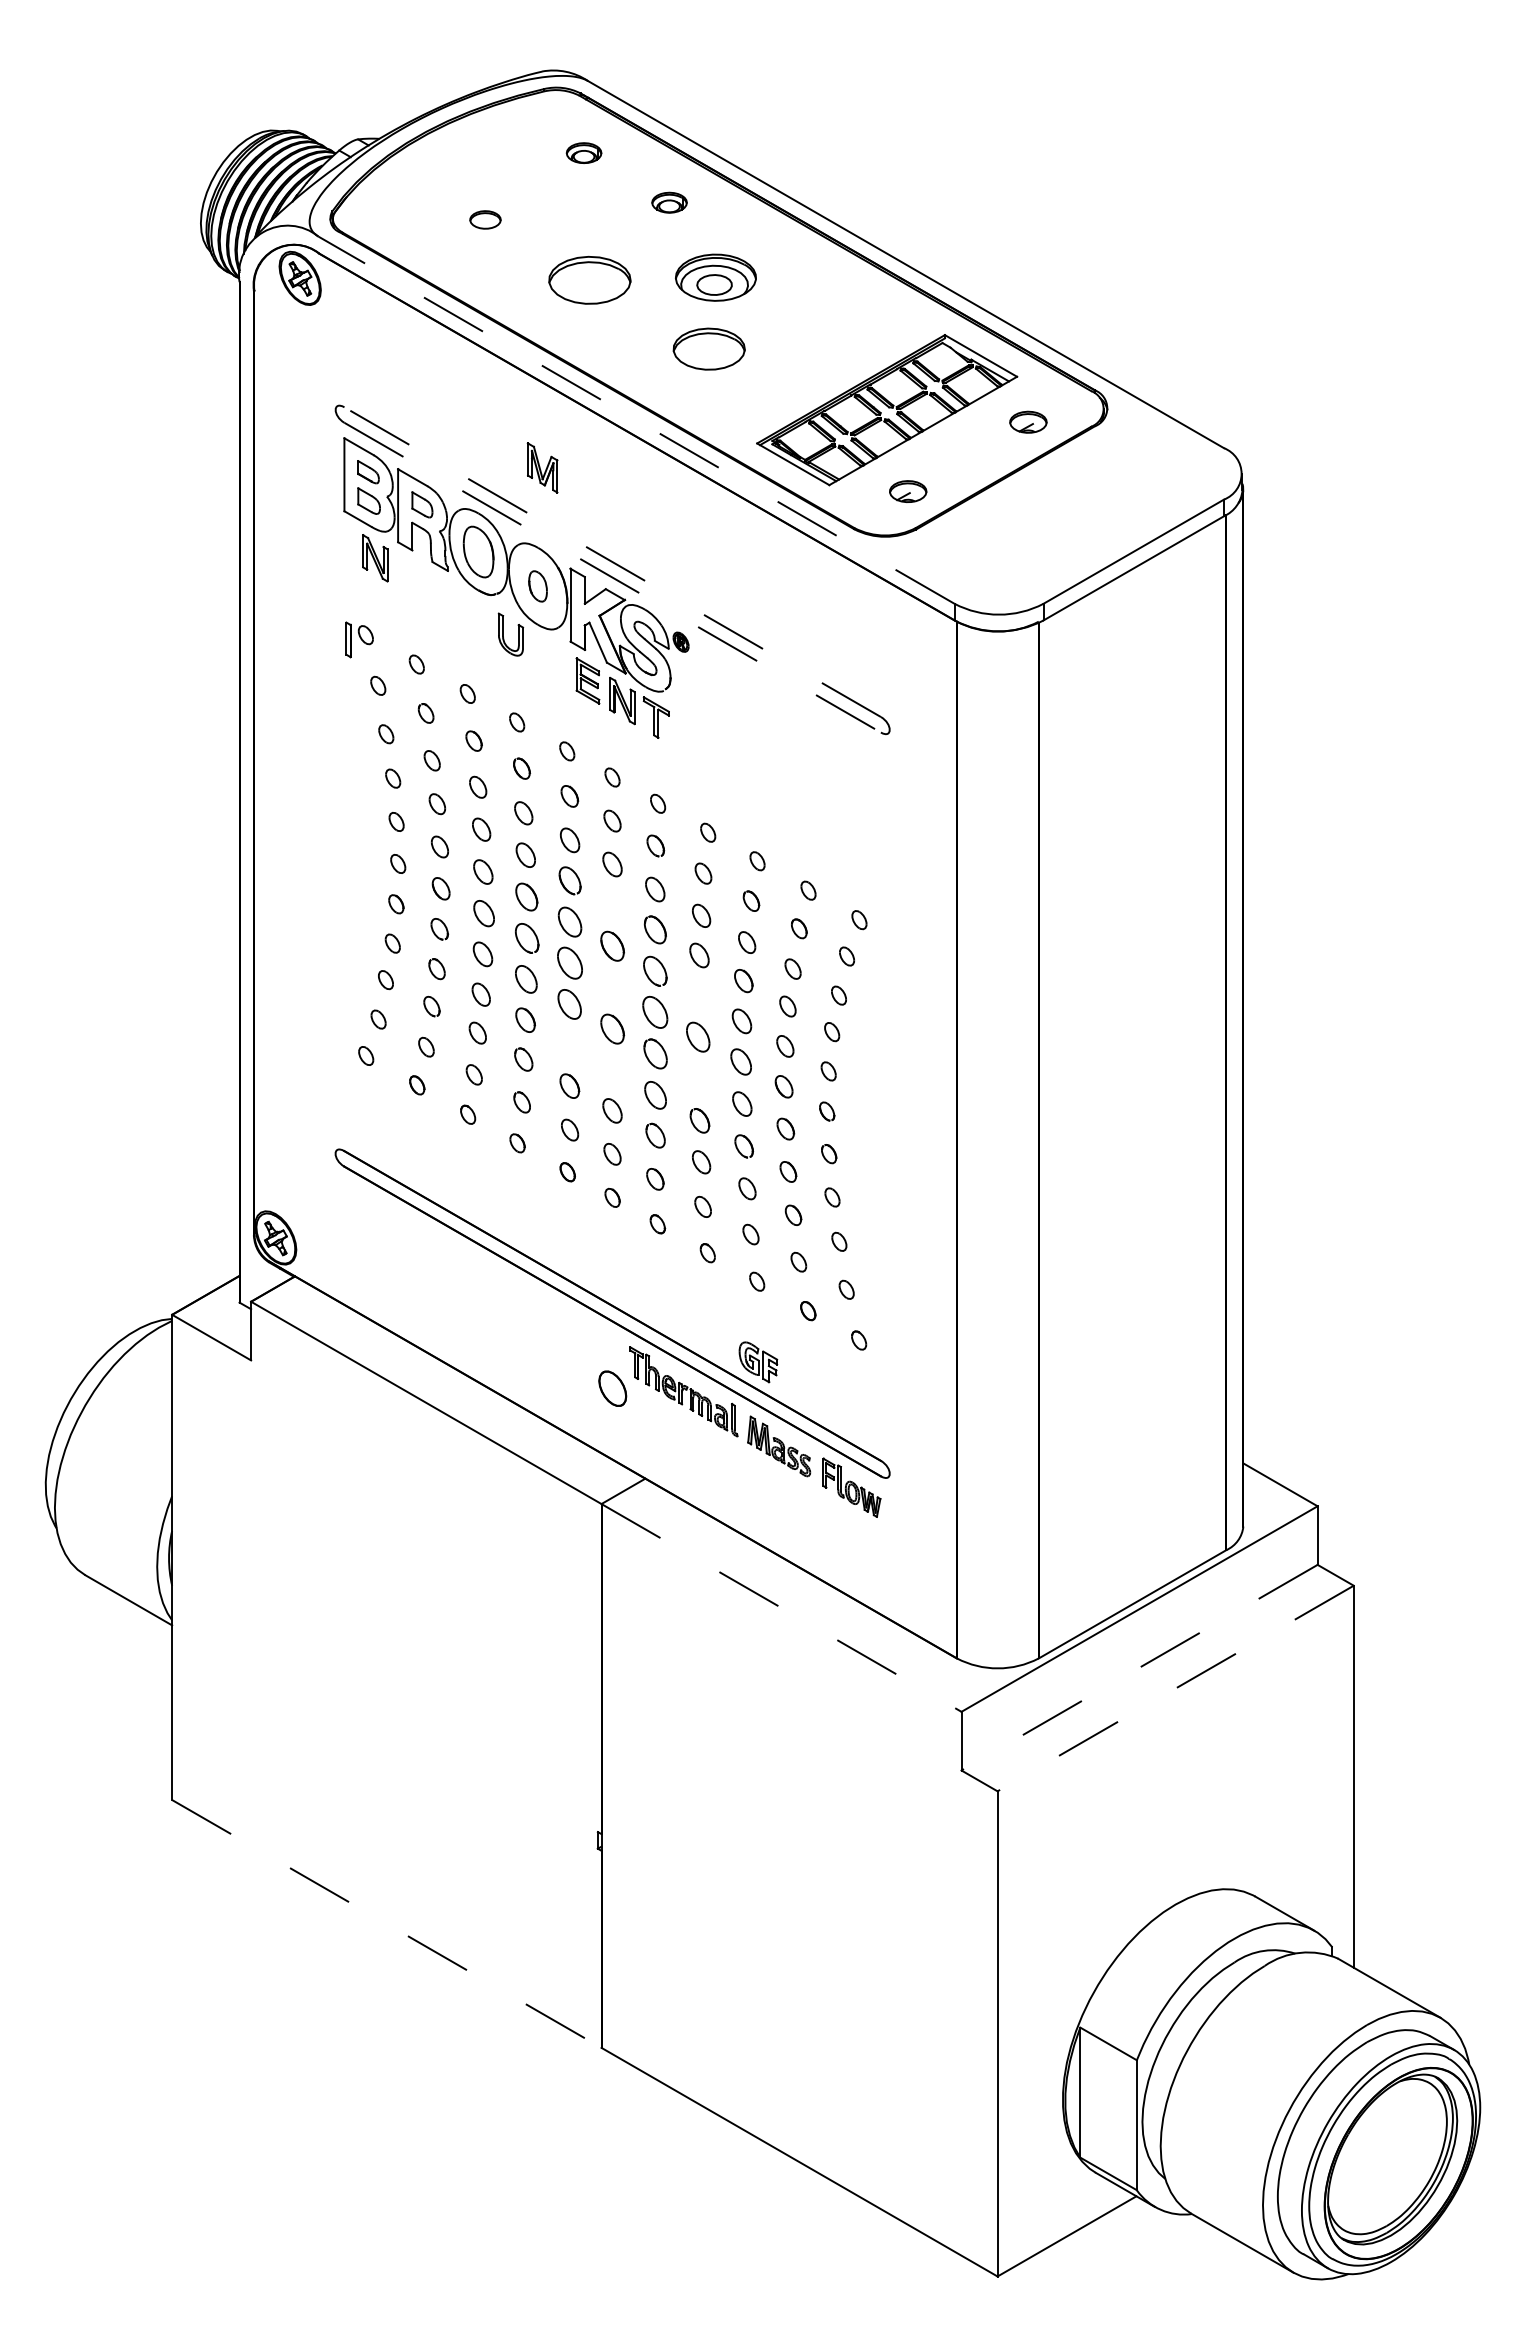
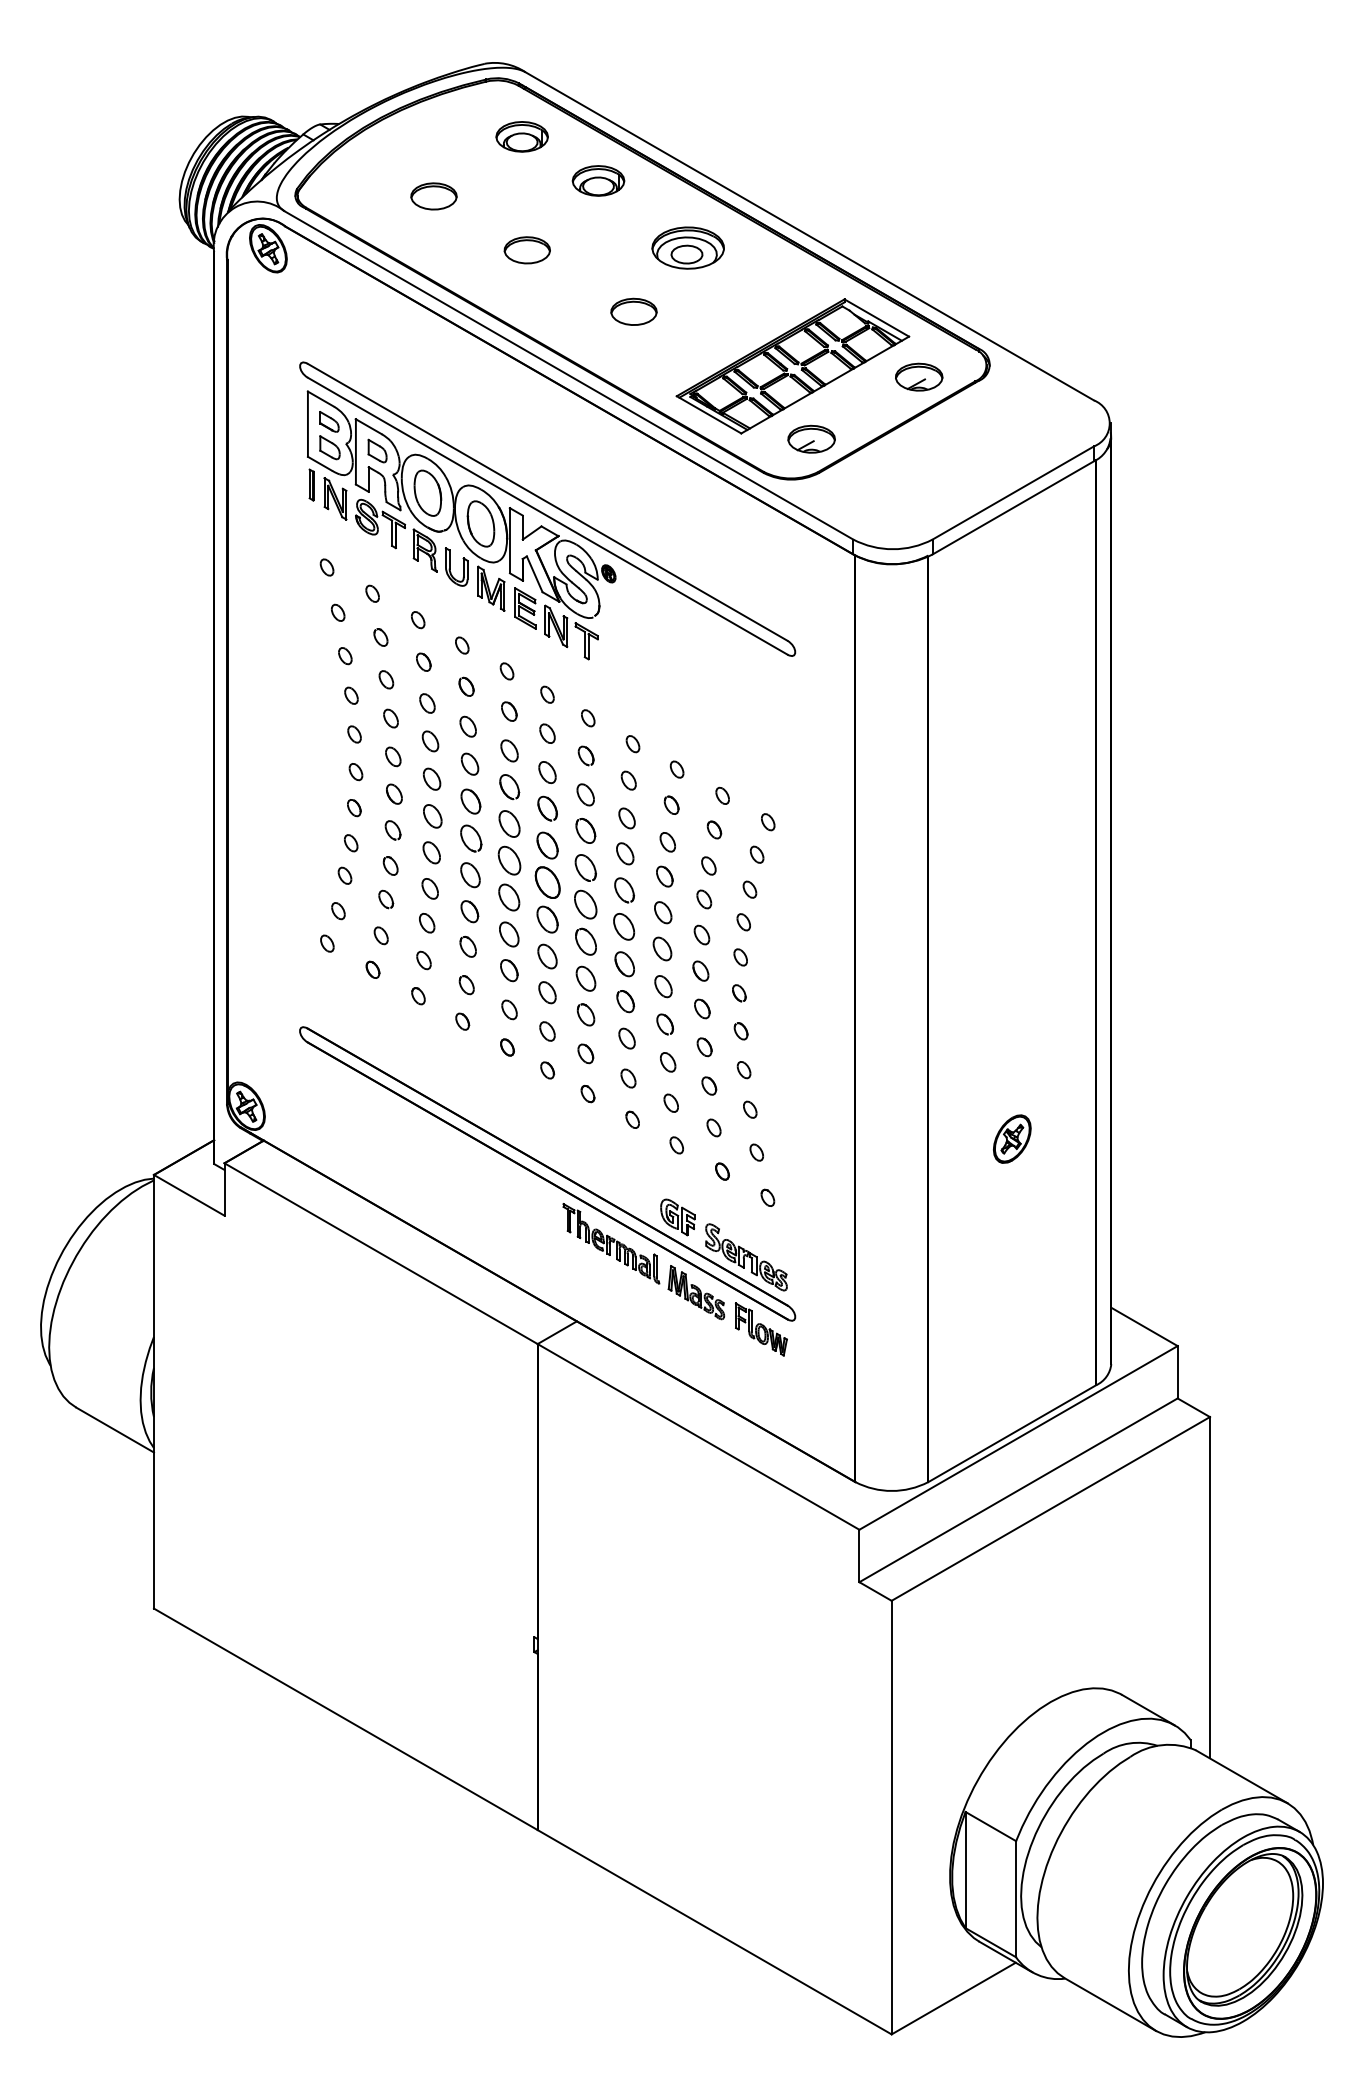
part: (583, 152) -> (521, 136), size x1.67
part: (669, 202) -> (598, 180), size x1.67
part: (485, 219) -> (433, 196), size x1.67
part: (715, 277) -> (687, 247), moved
part: (589, 279) -> (526, 249), size x0.62
part: (709, 348) -> (634, 311), size x0.71
line: (636, 419) -> (568, 374), dashed -> solid
part: (1028, 422) -> (919, 377), size x1.43
part: (542, 467) -> (491, 588), moved
part: (908, 491) -> (812, 439), size x1.43
line: (612, 562) -> (547, 502), dashed -> solid
line: (612, 577) -> (547, 516), dashed -> solid
part: (537, 586) -> (480, 524), size x1.67
part: (443, 599) -> (396, 535), added
part: (348, 639) -> (311, 484), moved
part: (617, 899) -> (551, 803), added
part: (692, 1000) -> (618, 894), added
part: (569, 1045) -> (509, 934), added
part: (612, 1070) -> (547, 956), added
part: (698, 1078) -> (624, 963), added
part: (1132, 1274) -> (1012, 1138), added
part: (612, 1388) -> (547, 882), moved
part: (835, 1406) -> (746, 1256), added
line: (781, 1607) -> (698, 1436), dashed -> solid
line: (1139, 1667) -> (1018, 1490), dashed -> solid
line: (1175, 1688) -> (1050, 1508), dashed -> solid
line: (386, 1923) -> (345, 1718), dashed -> solid

